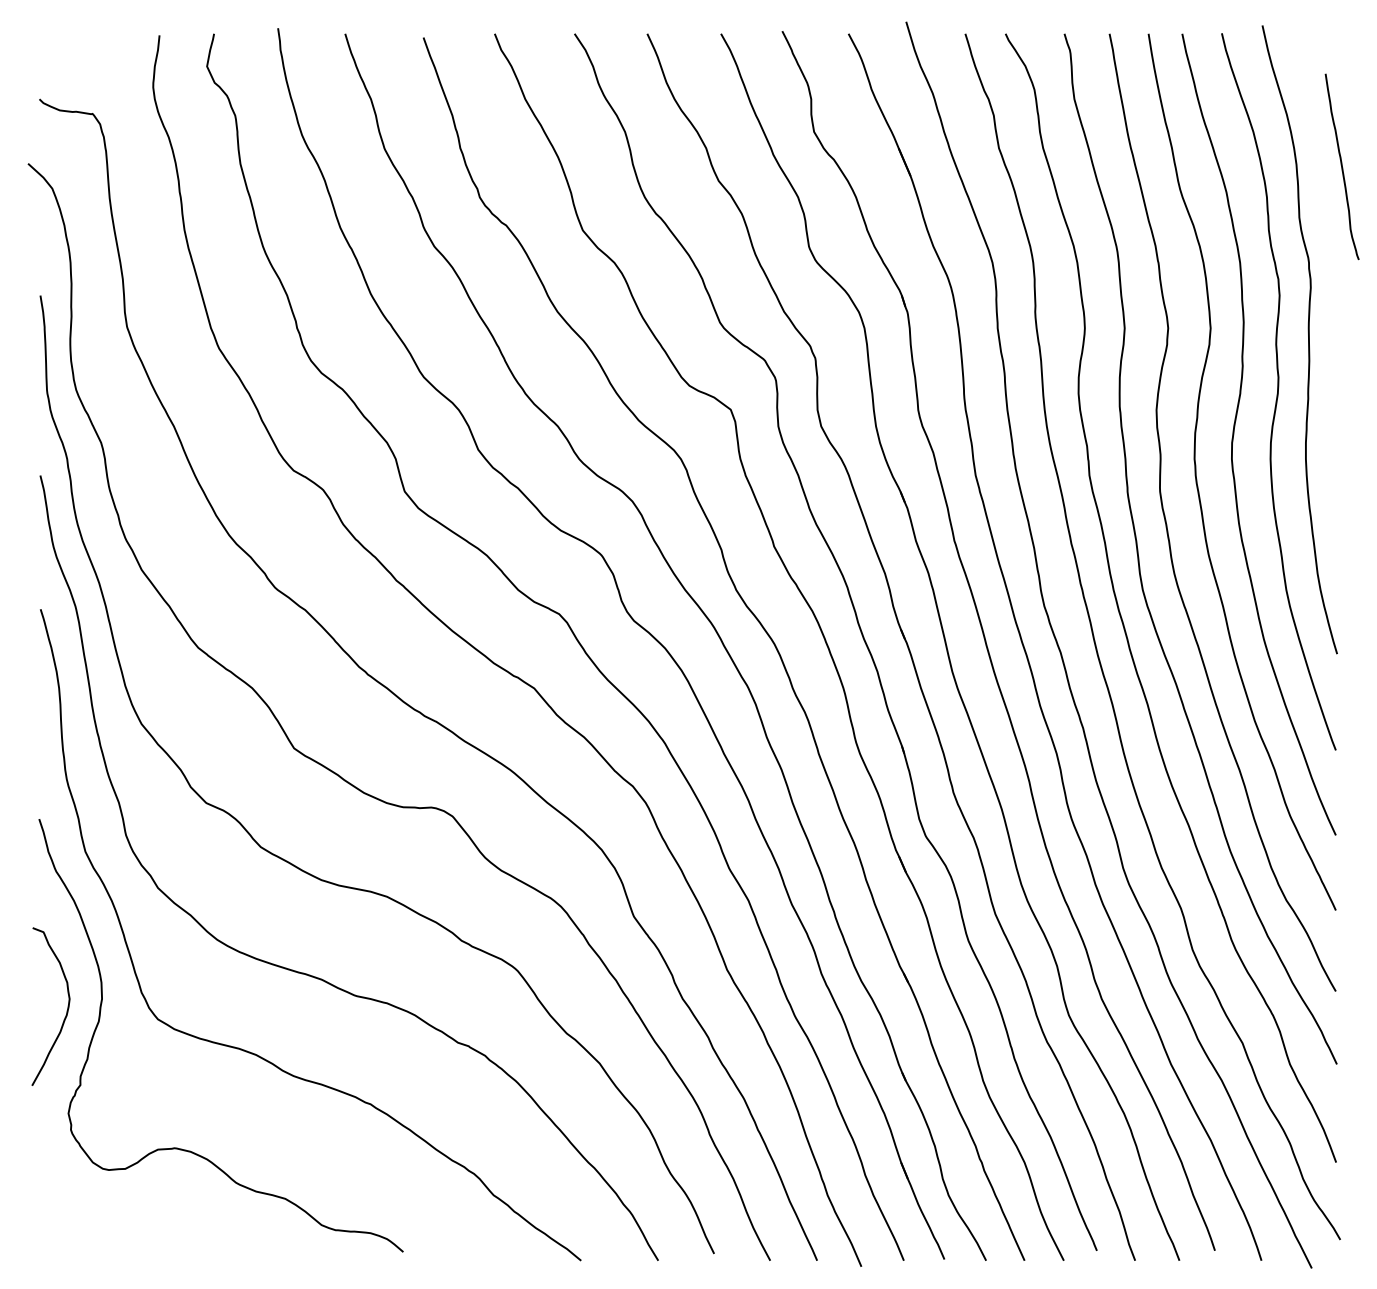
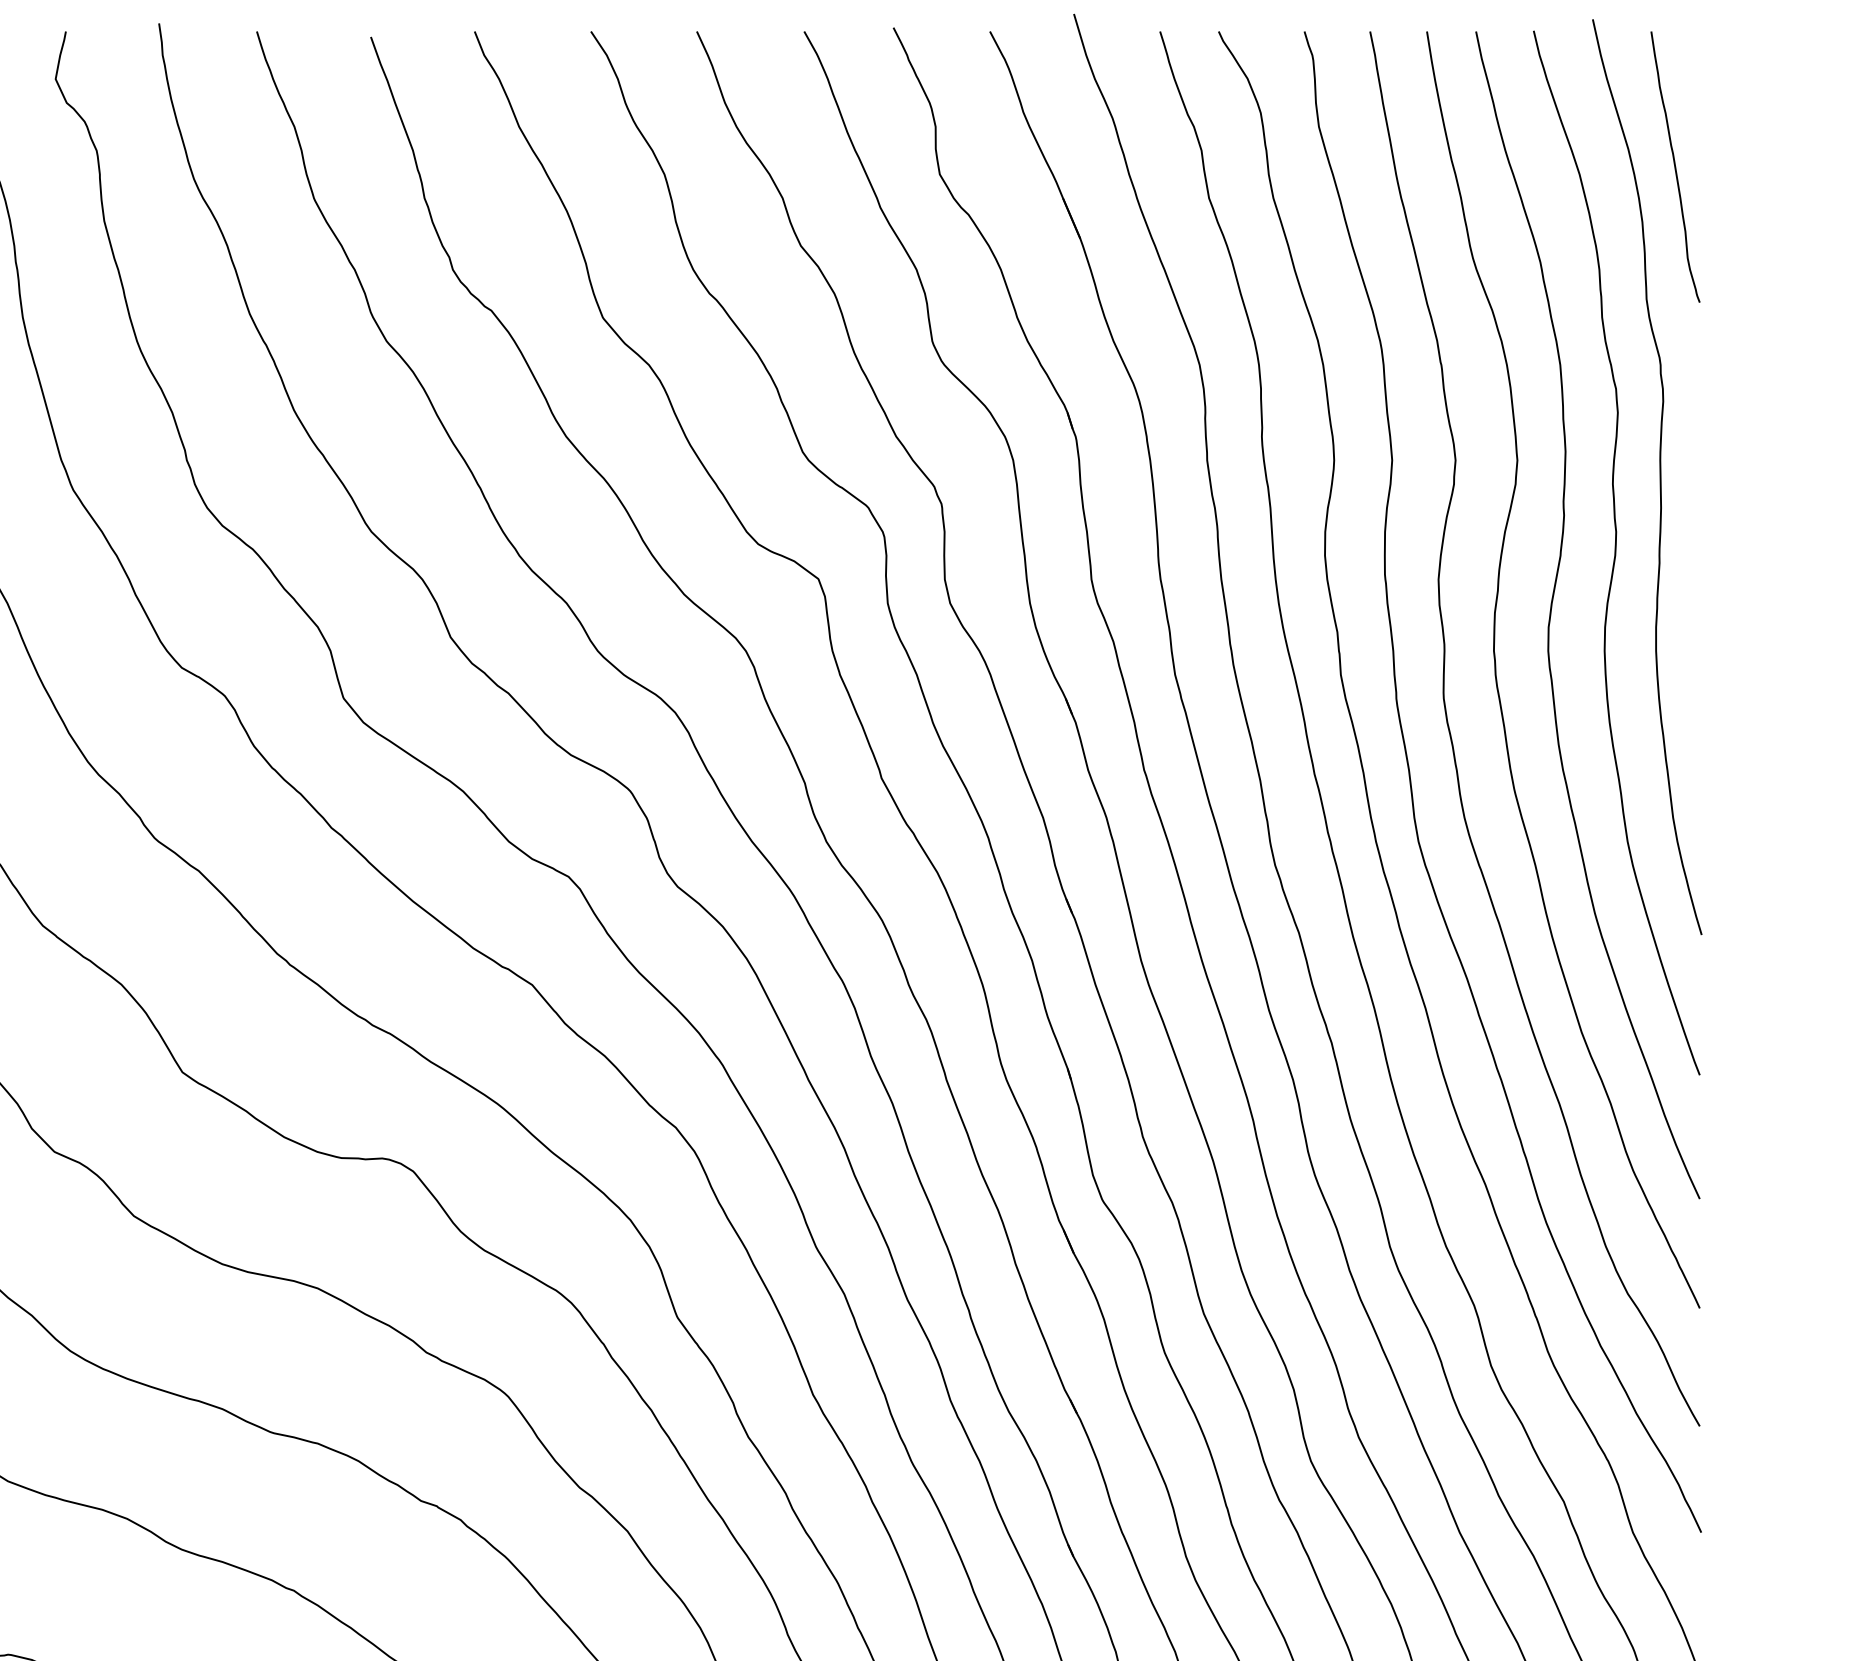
curve: (1341, 166) -> (1674, 166), moved

